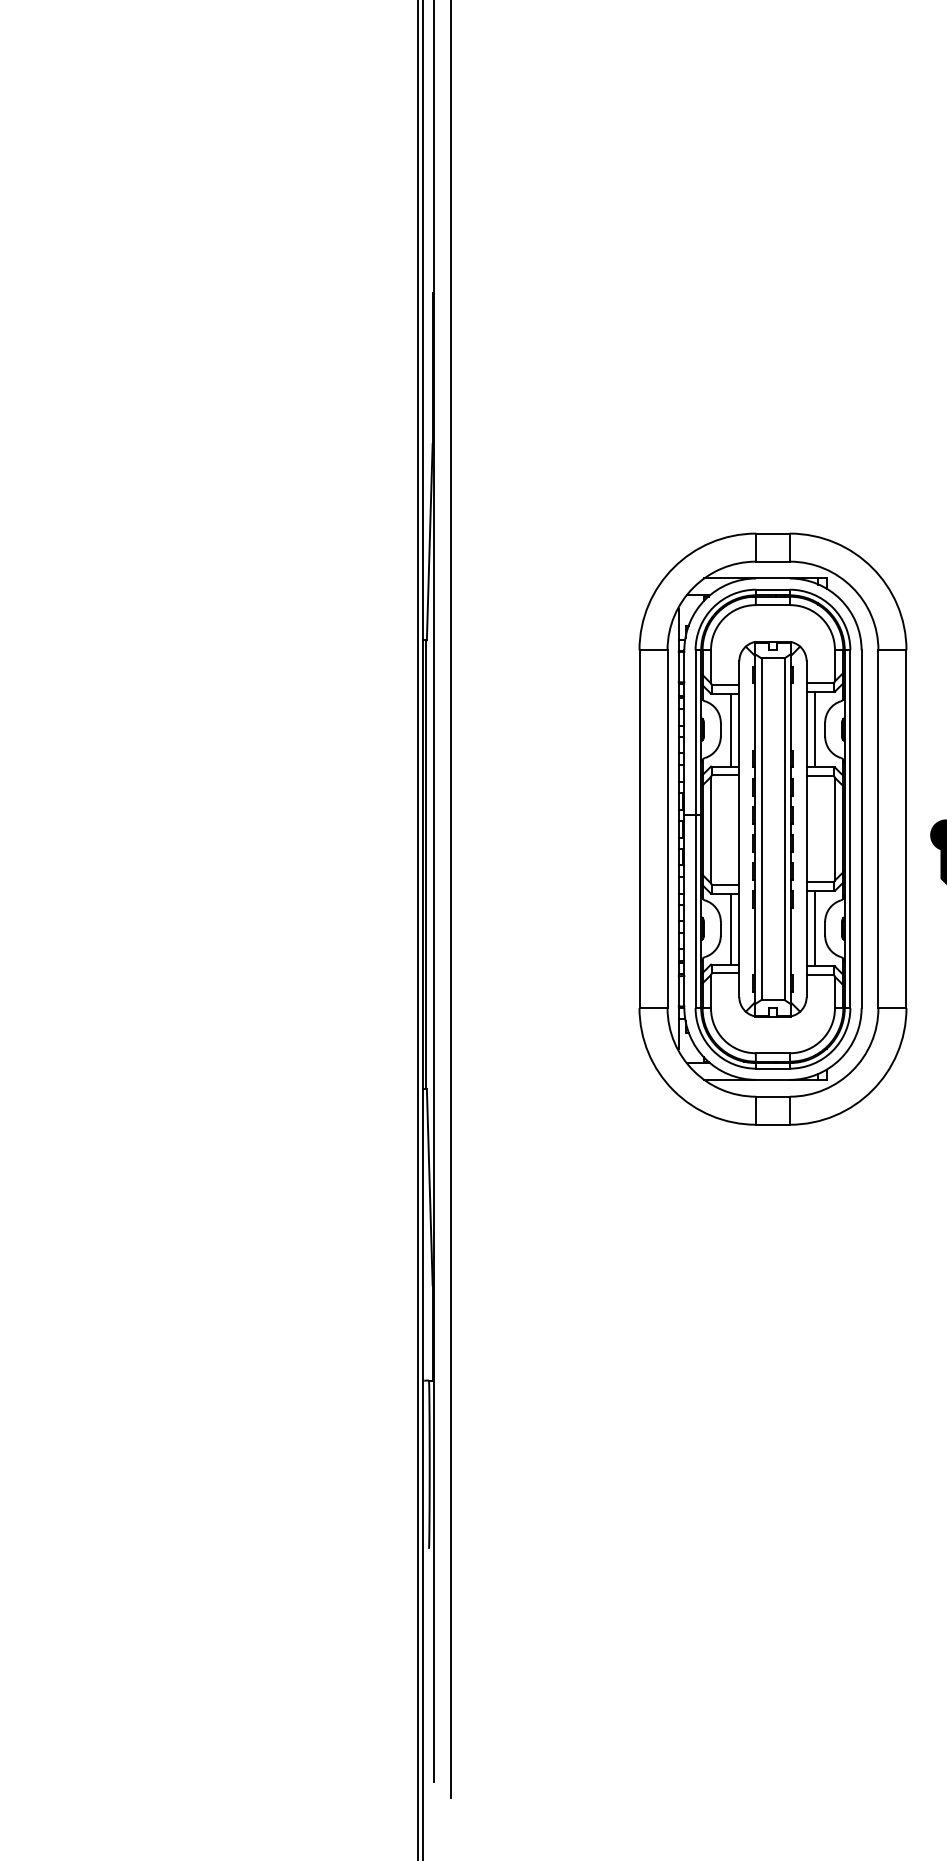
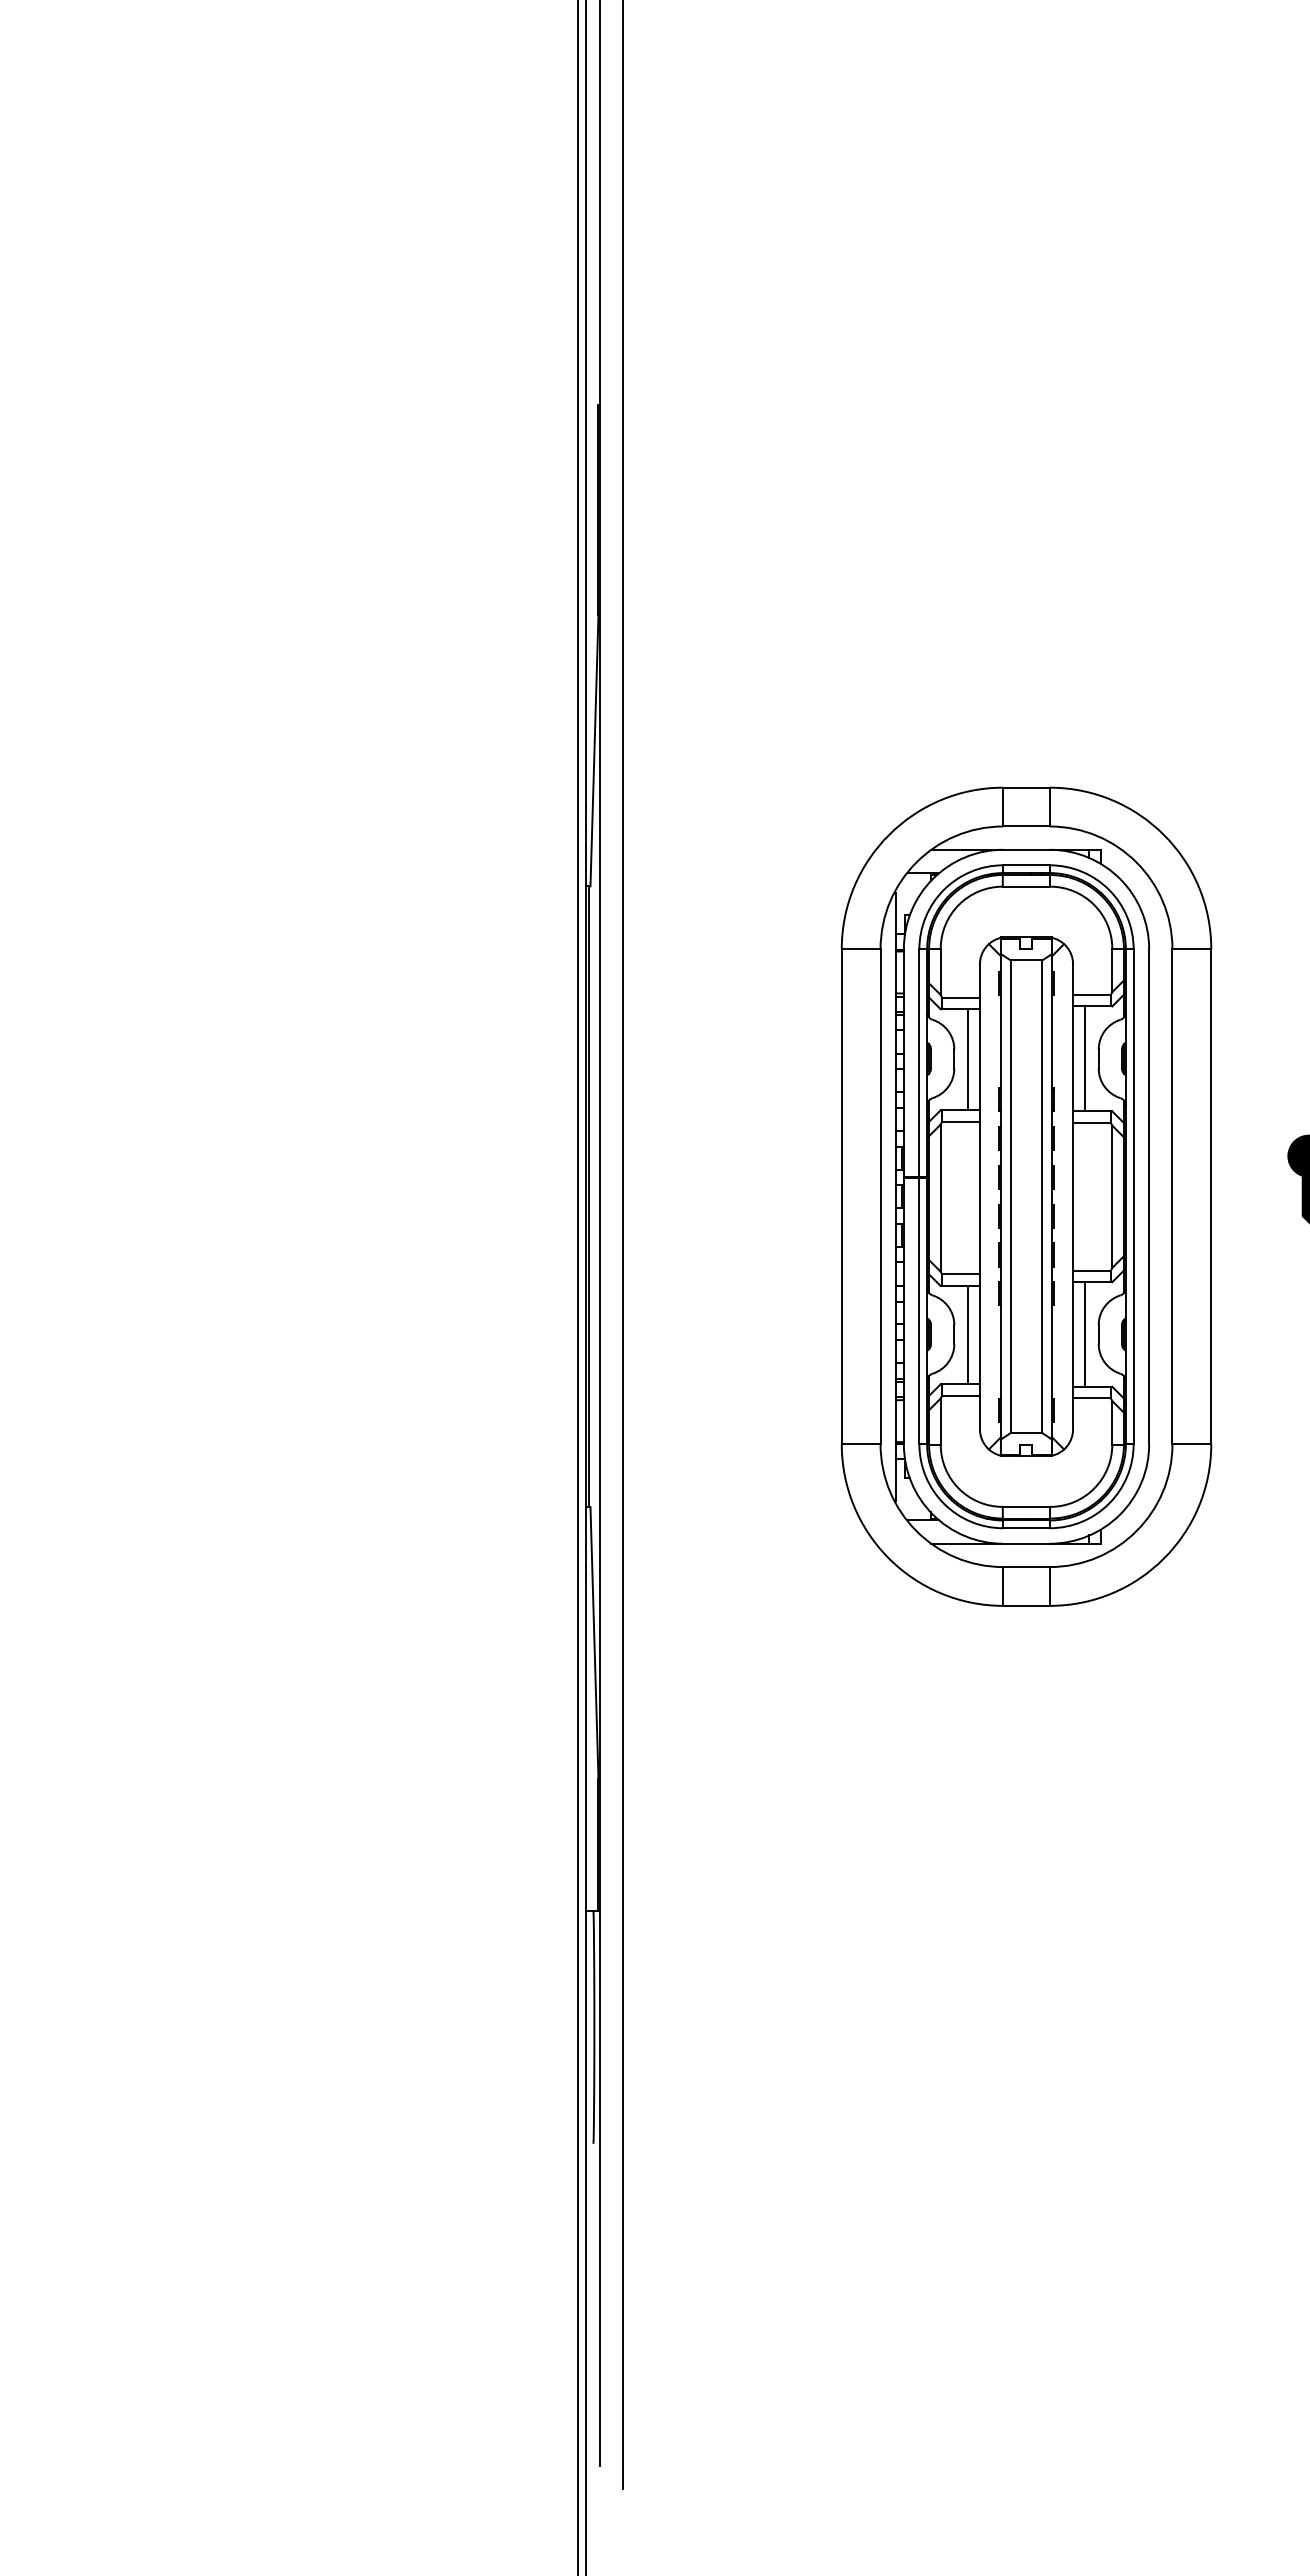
part: (772, 828) -> (1026, 1196), moved

